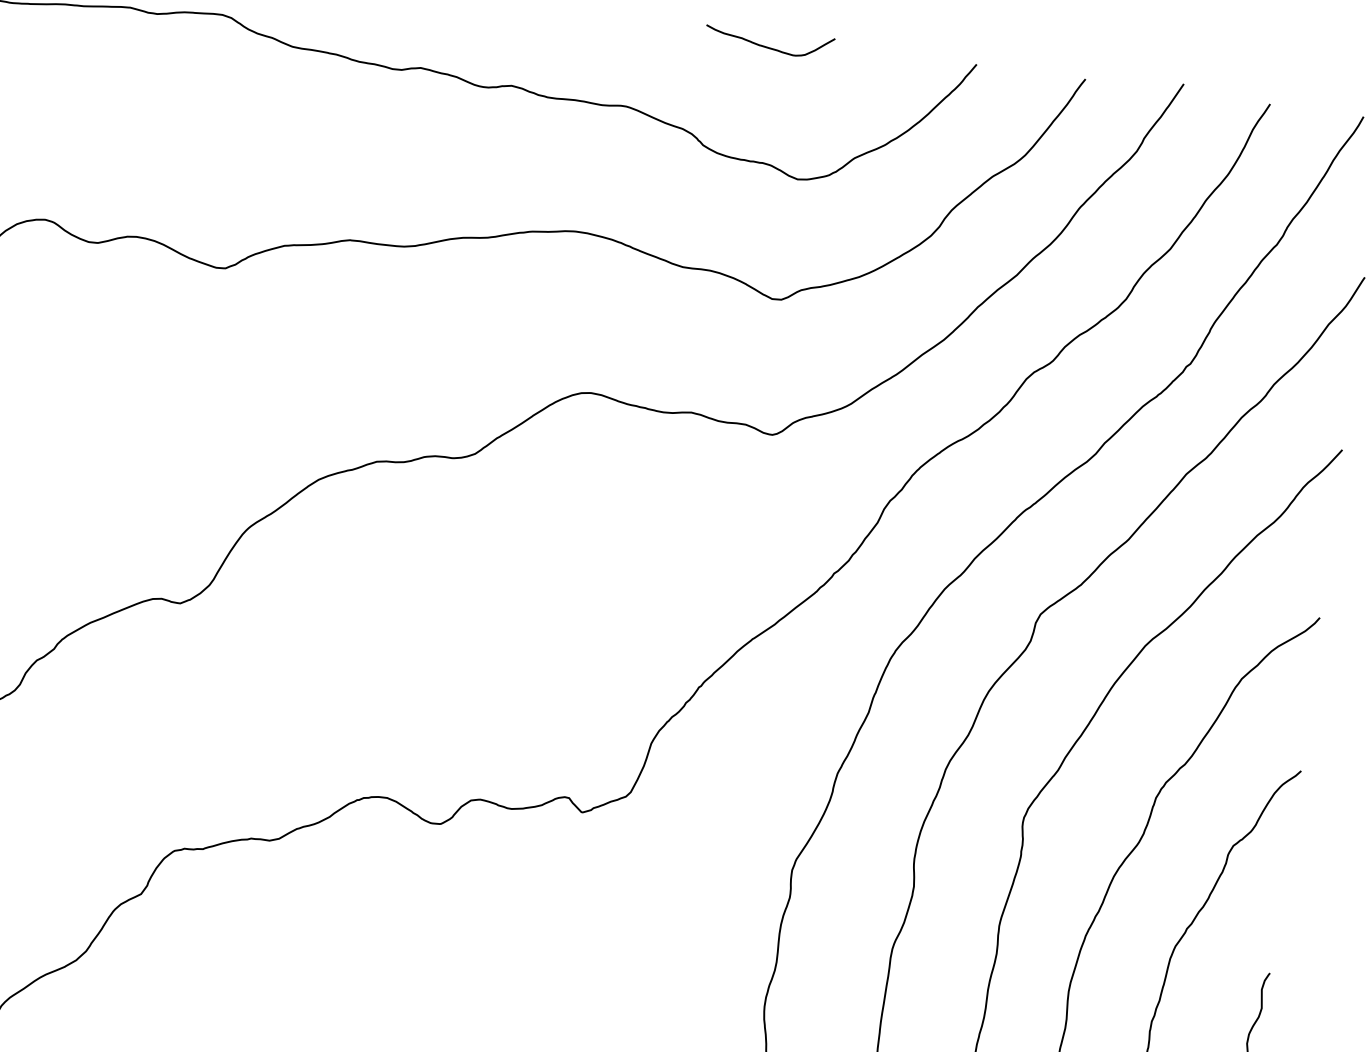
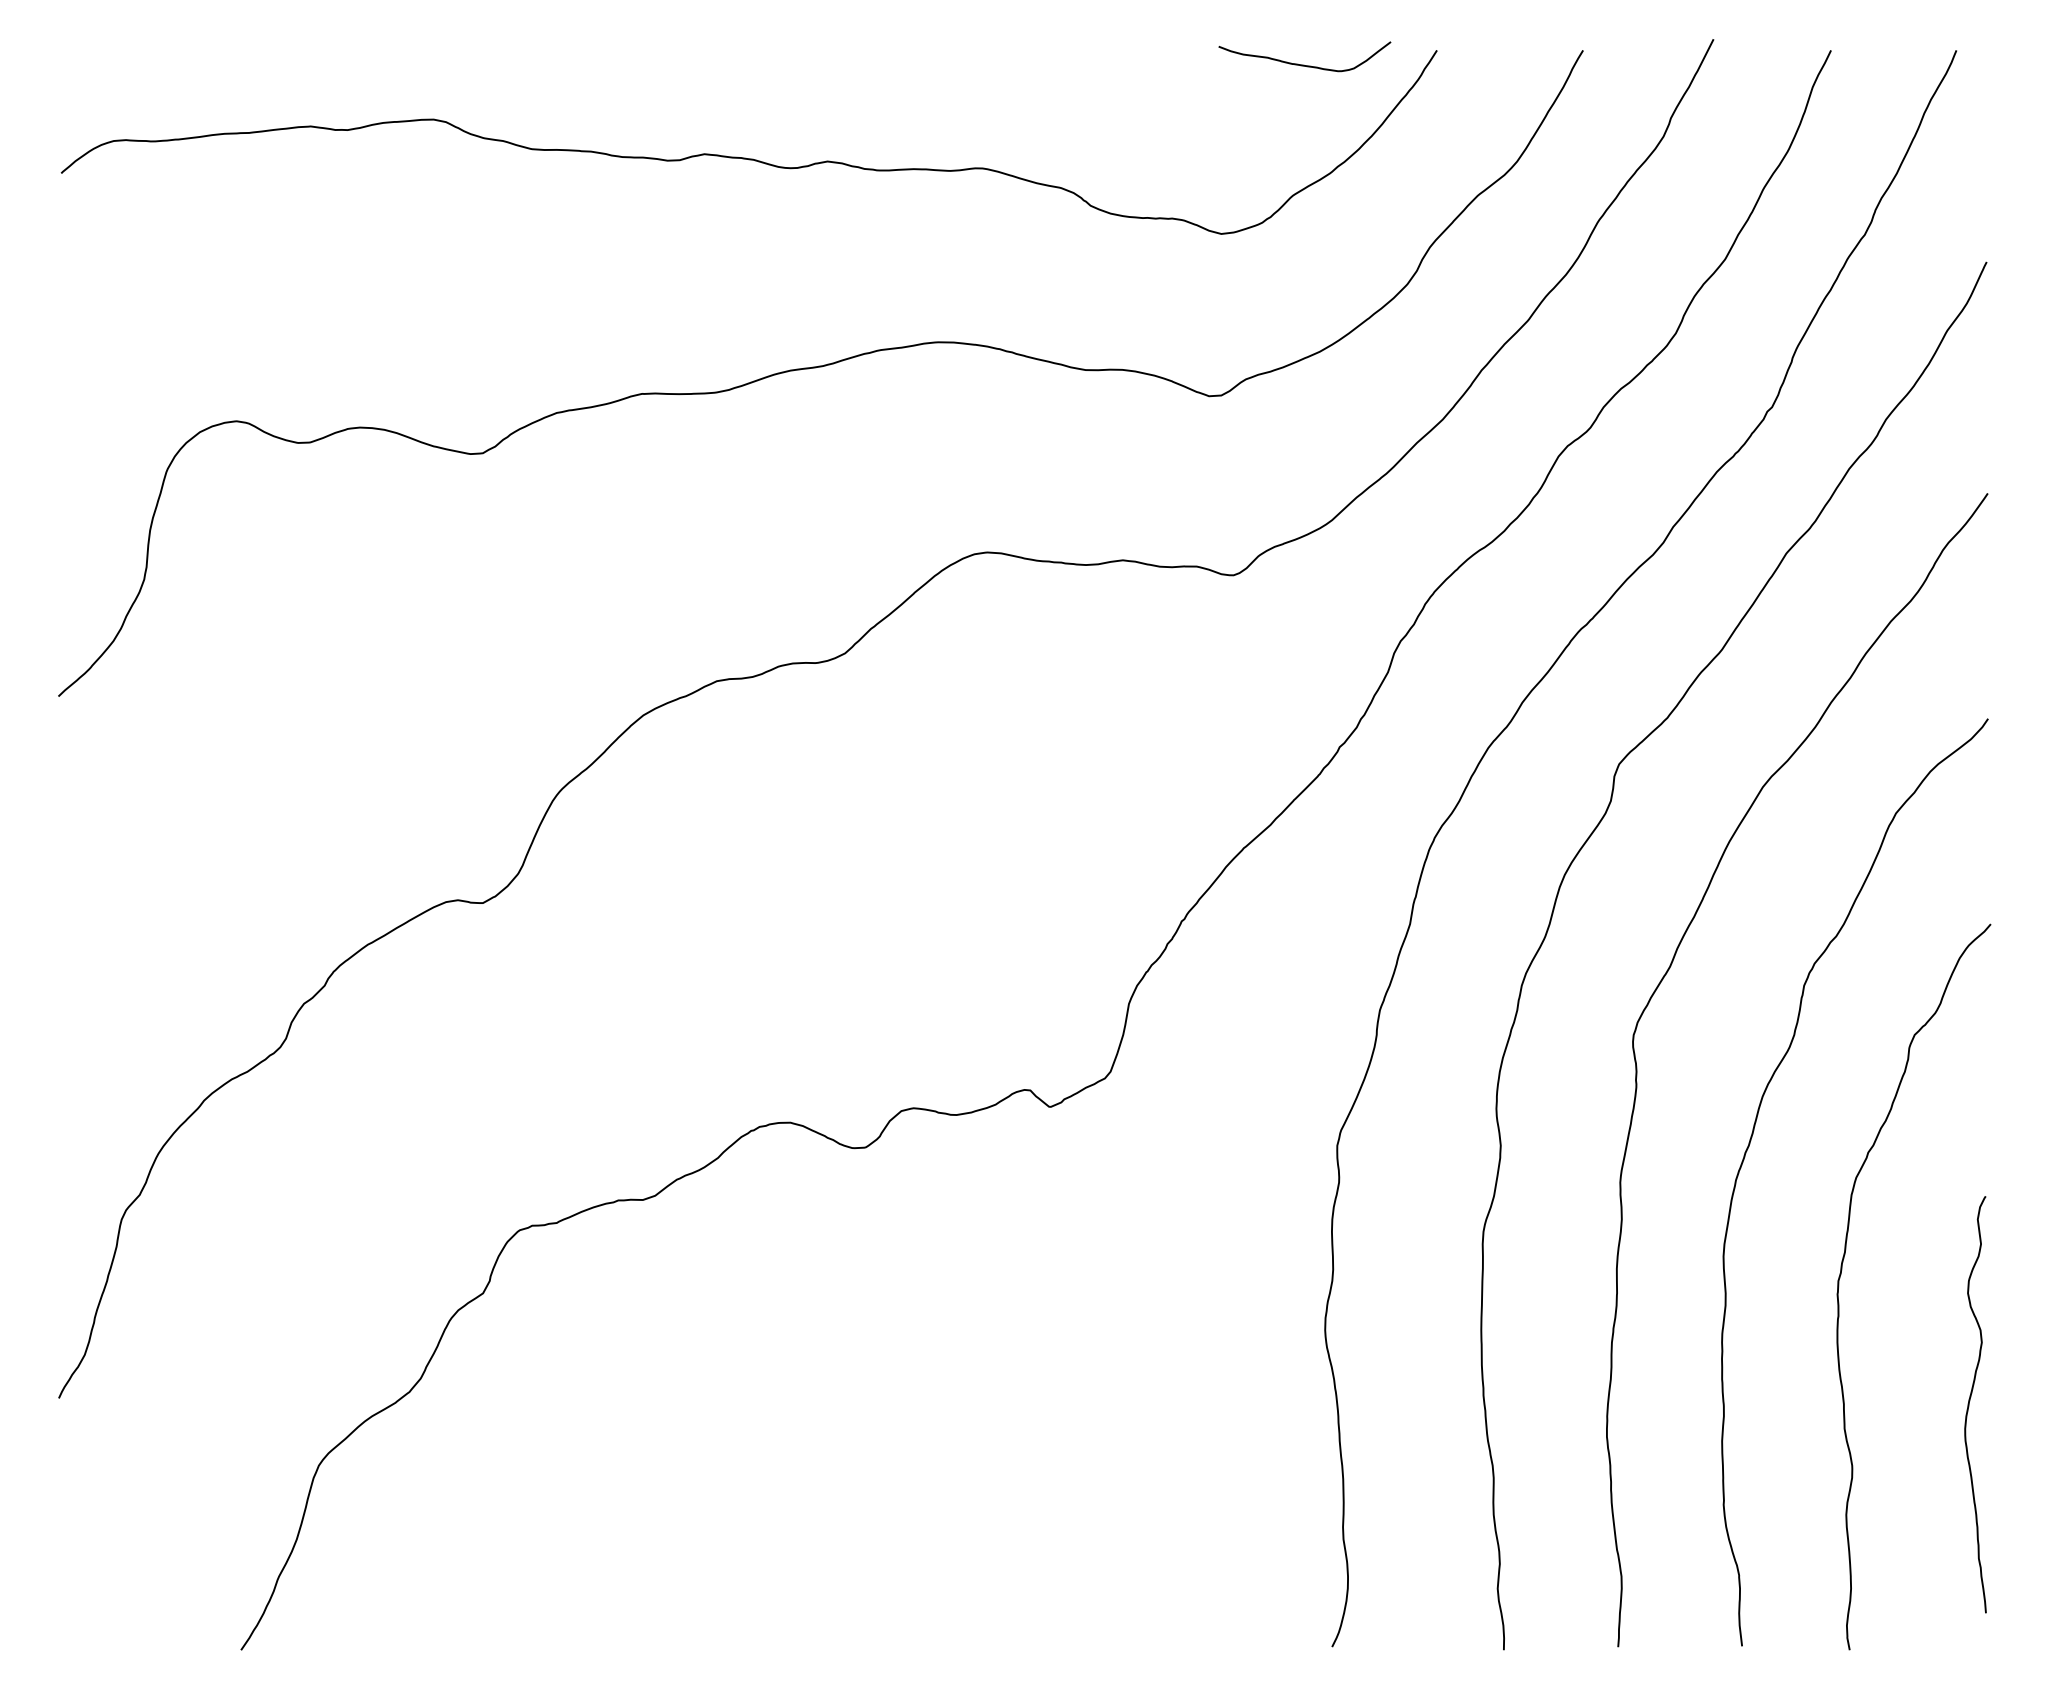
curve: (768, 46) -> (1304, 64), moved

